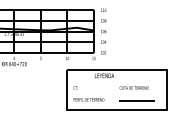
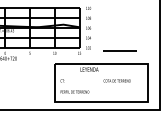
line: (136, 100) -> (119, 50), moved

